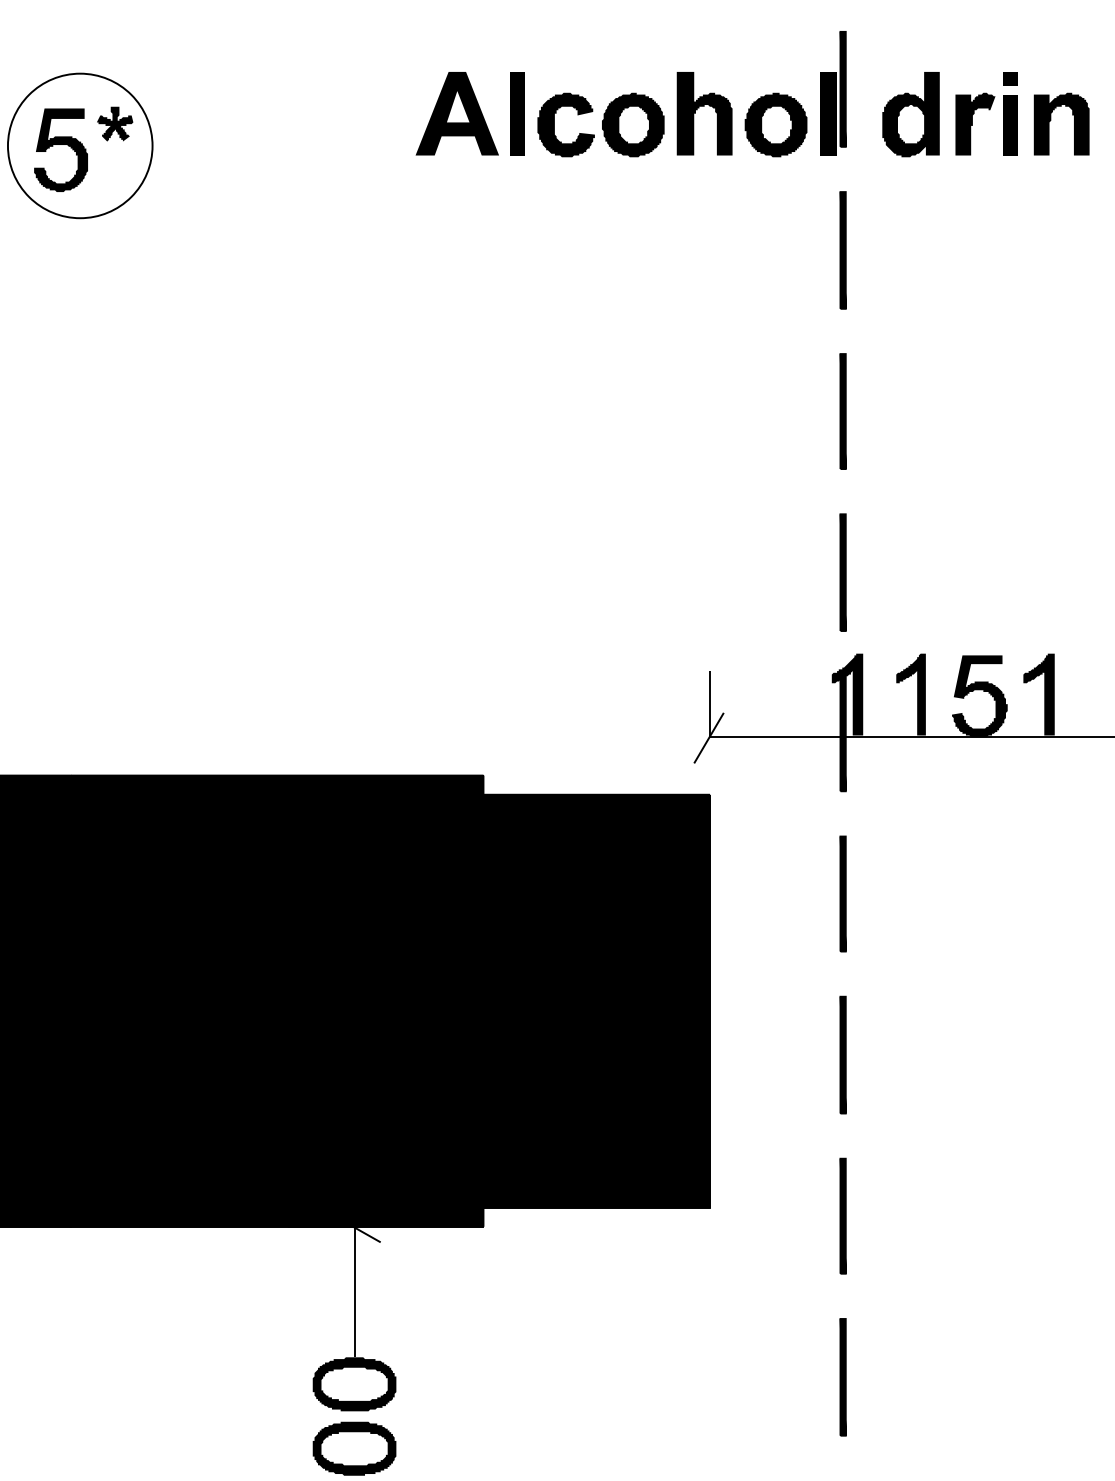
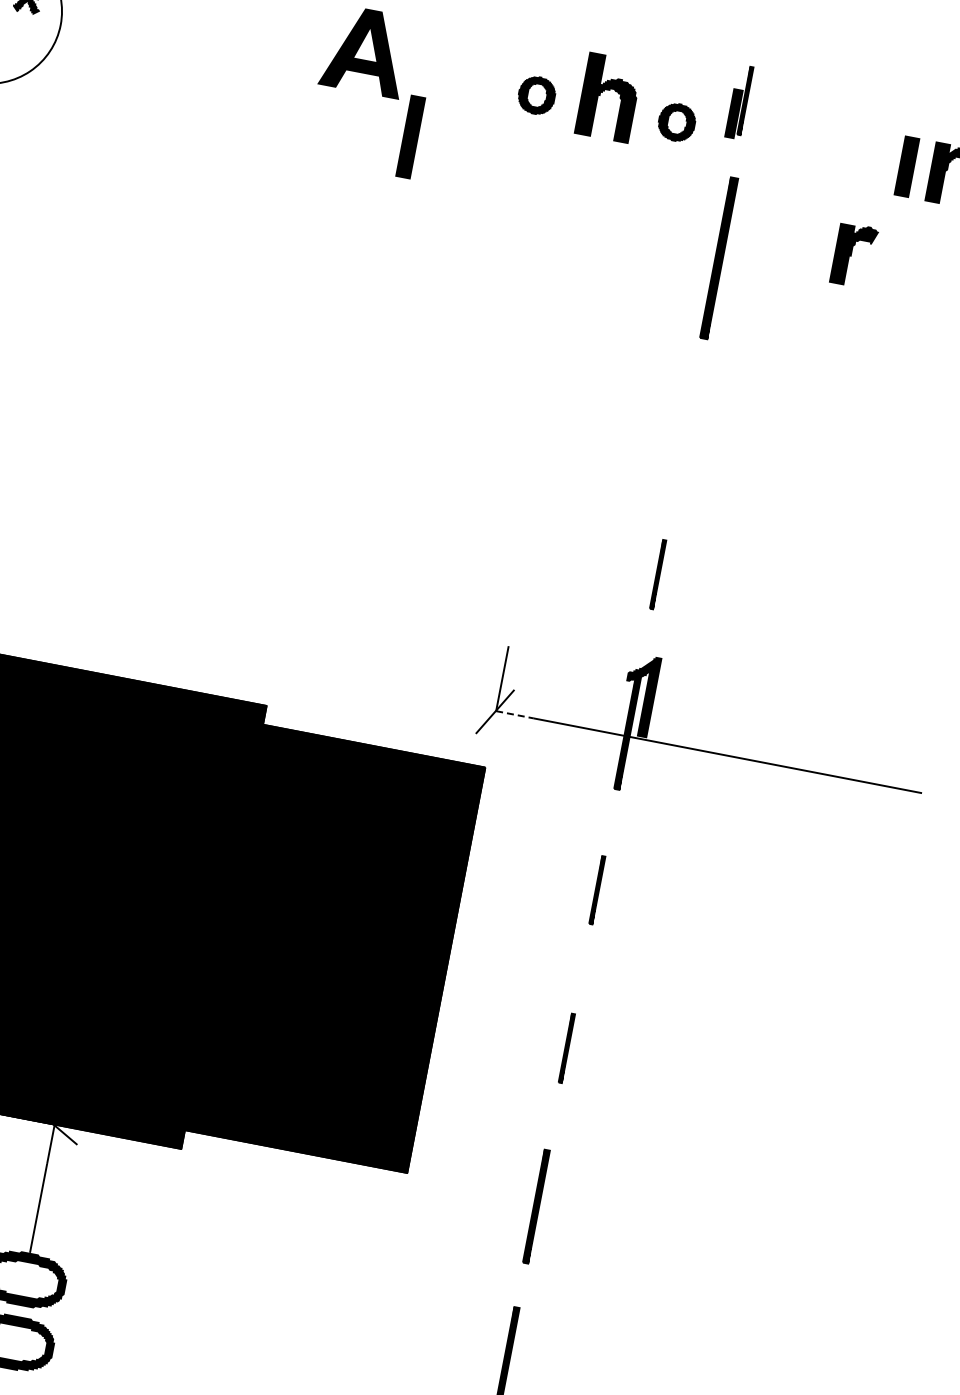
fill: (1010, 78) -> (915, 121), removed
part: (833, 93) -> (739, 102), size x0.6
part: (517, 113) -> (410, 136), moved
part: (910, 114) -> (810, 137), removed
part: (975, 123) -> (854, 254), moved
fill: (565, 124) -> (470, 82), removed
part: (633, 124) -> (537, 94), size x0.6
part: (775, 124) -> (676, 121), size x0.6
part: (842, 250) -> (718, 258), size x1.4
part: (842, 411) -> (687, 416), removed
part: (842, 572) -> (657, 574), size x0.6
fill: (910, 694) -> (701, 707), removed
fill: (1038, 694) -> (826, 731), removed
fill: (979, 696) -> (768, 722), removed
line: (729, 737) -> (515, 715), solid -> dashed
part: (842, 893) -> (596, 889), size x0.6
part: (842, 1054) -> (566, 1047), size x0.6

